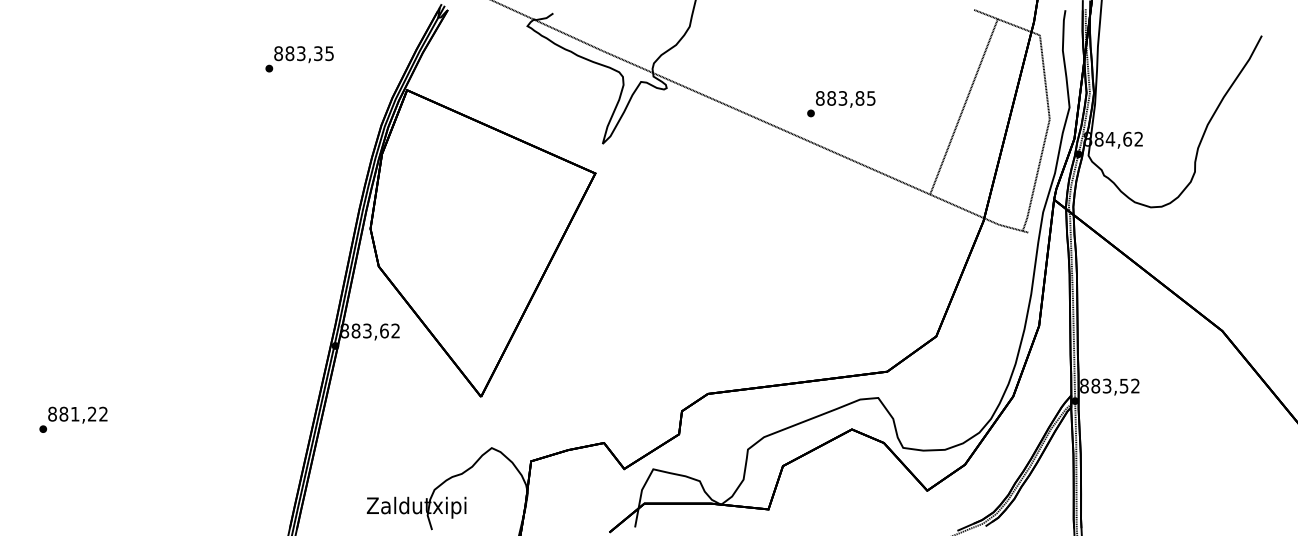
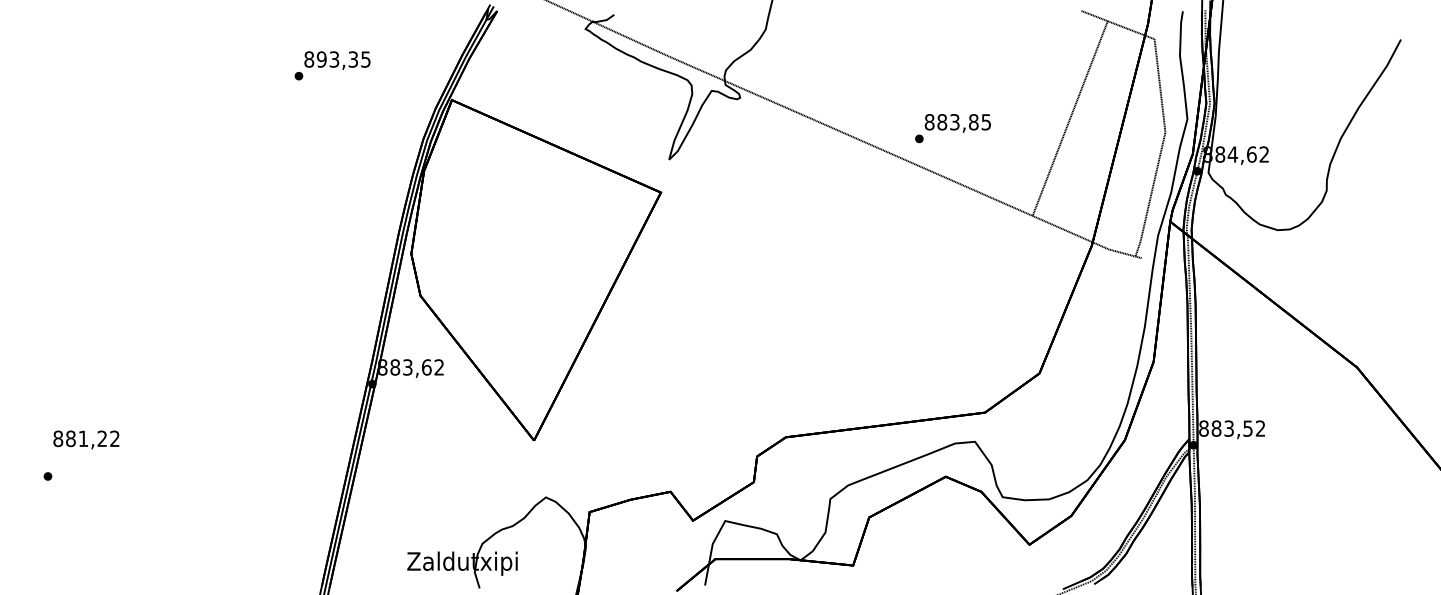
text: (289, 53) -> (321, 59), 883,35 -> 893,35
text: (840, 104) -> (952, 128), moved
text: (77, 414) -> (86, 439), moved

